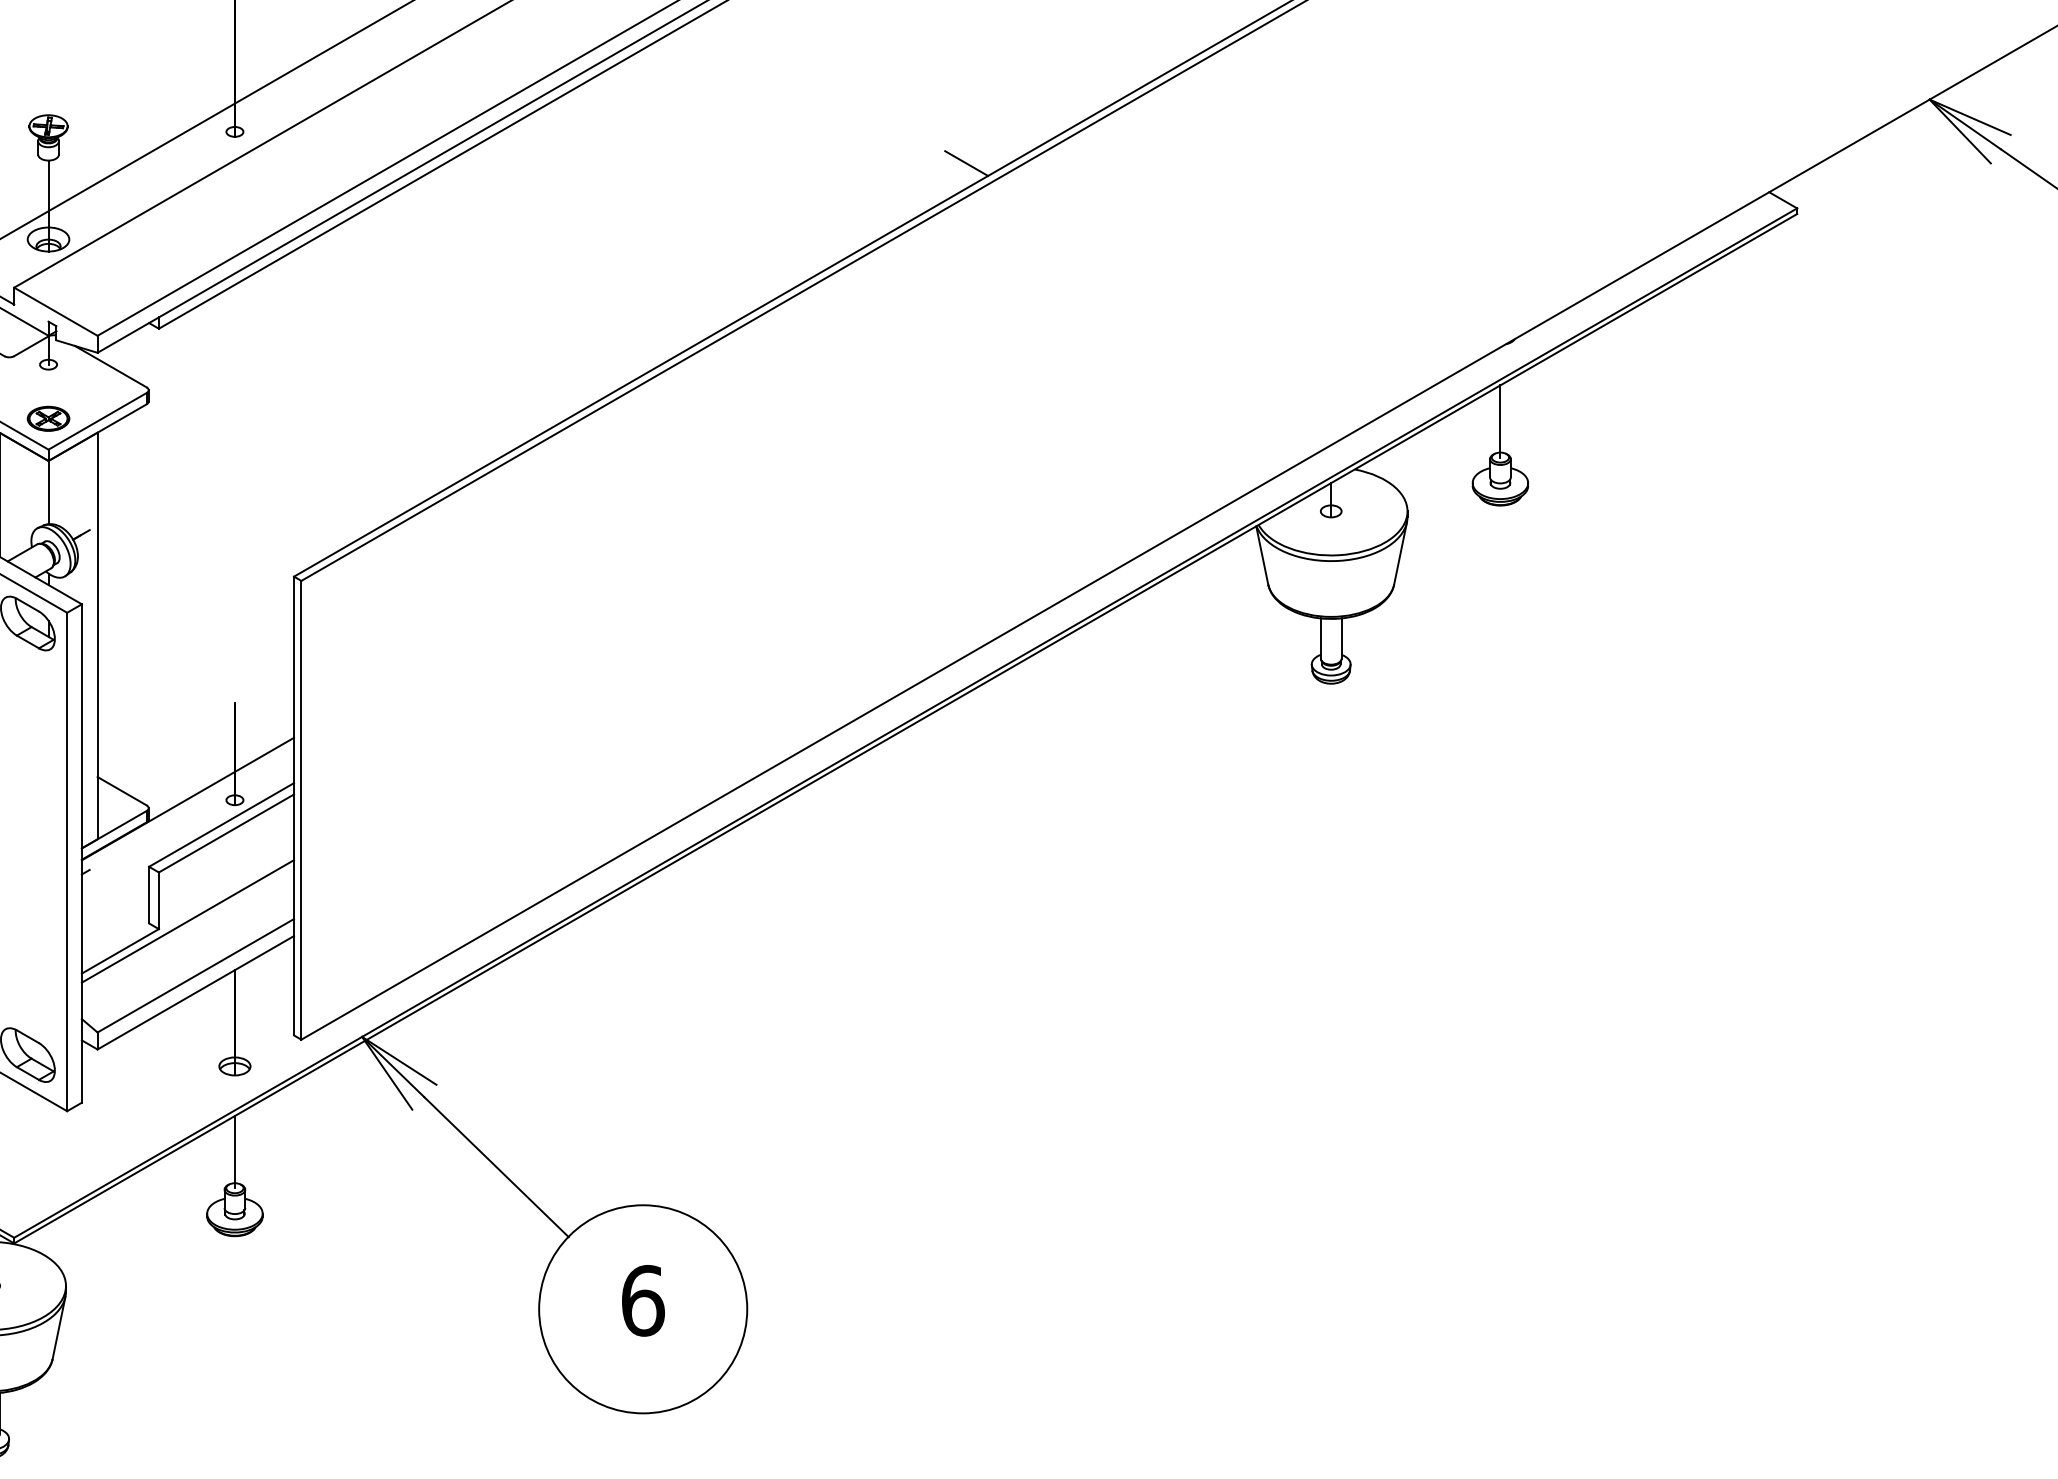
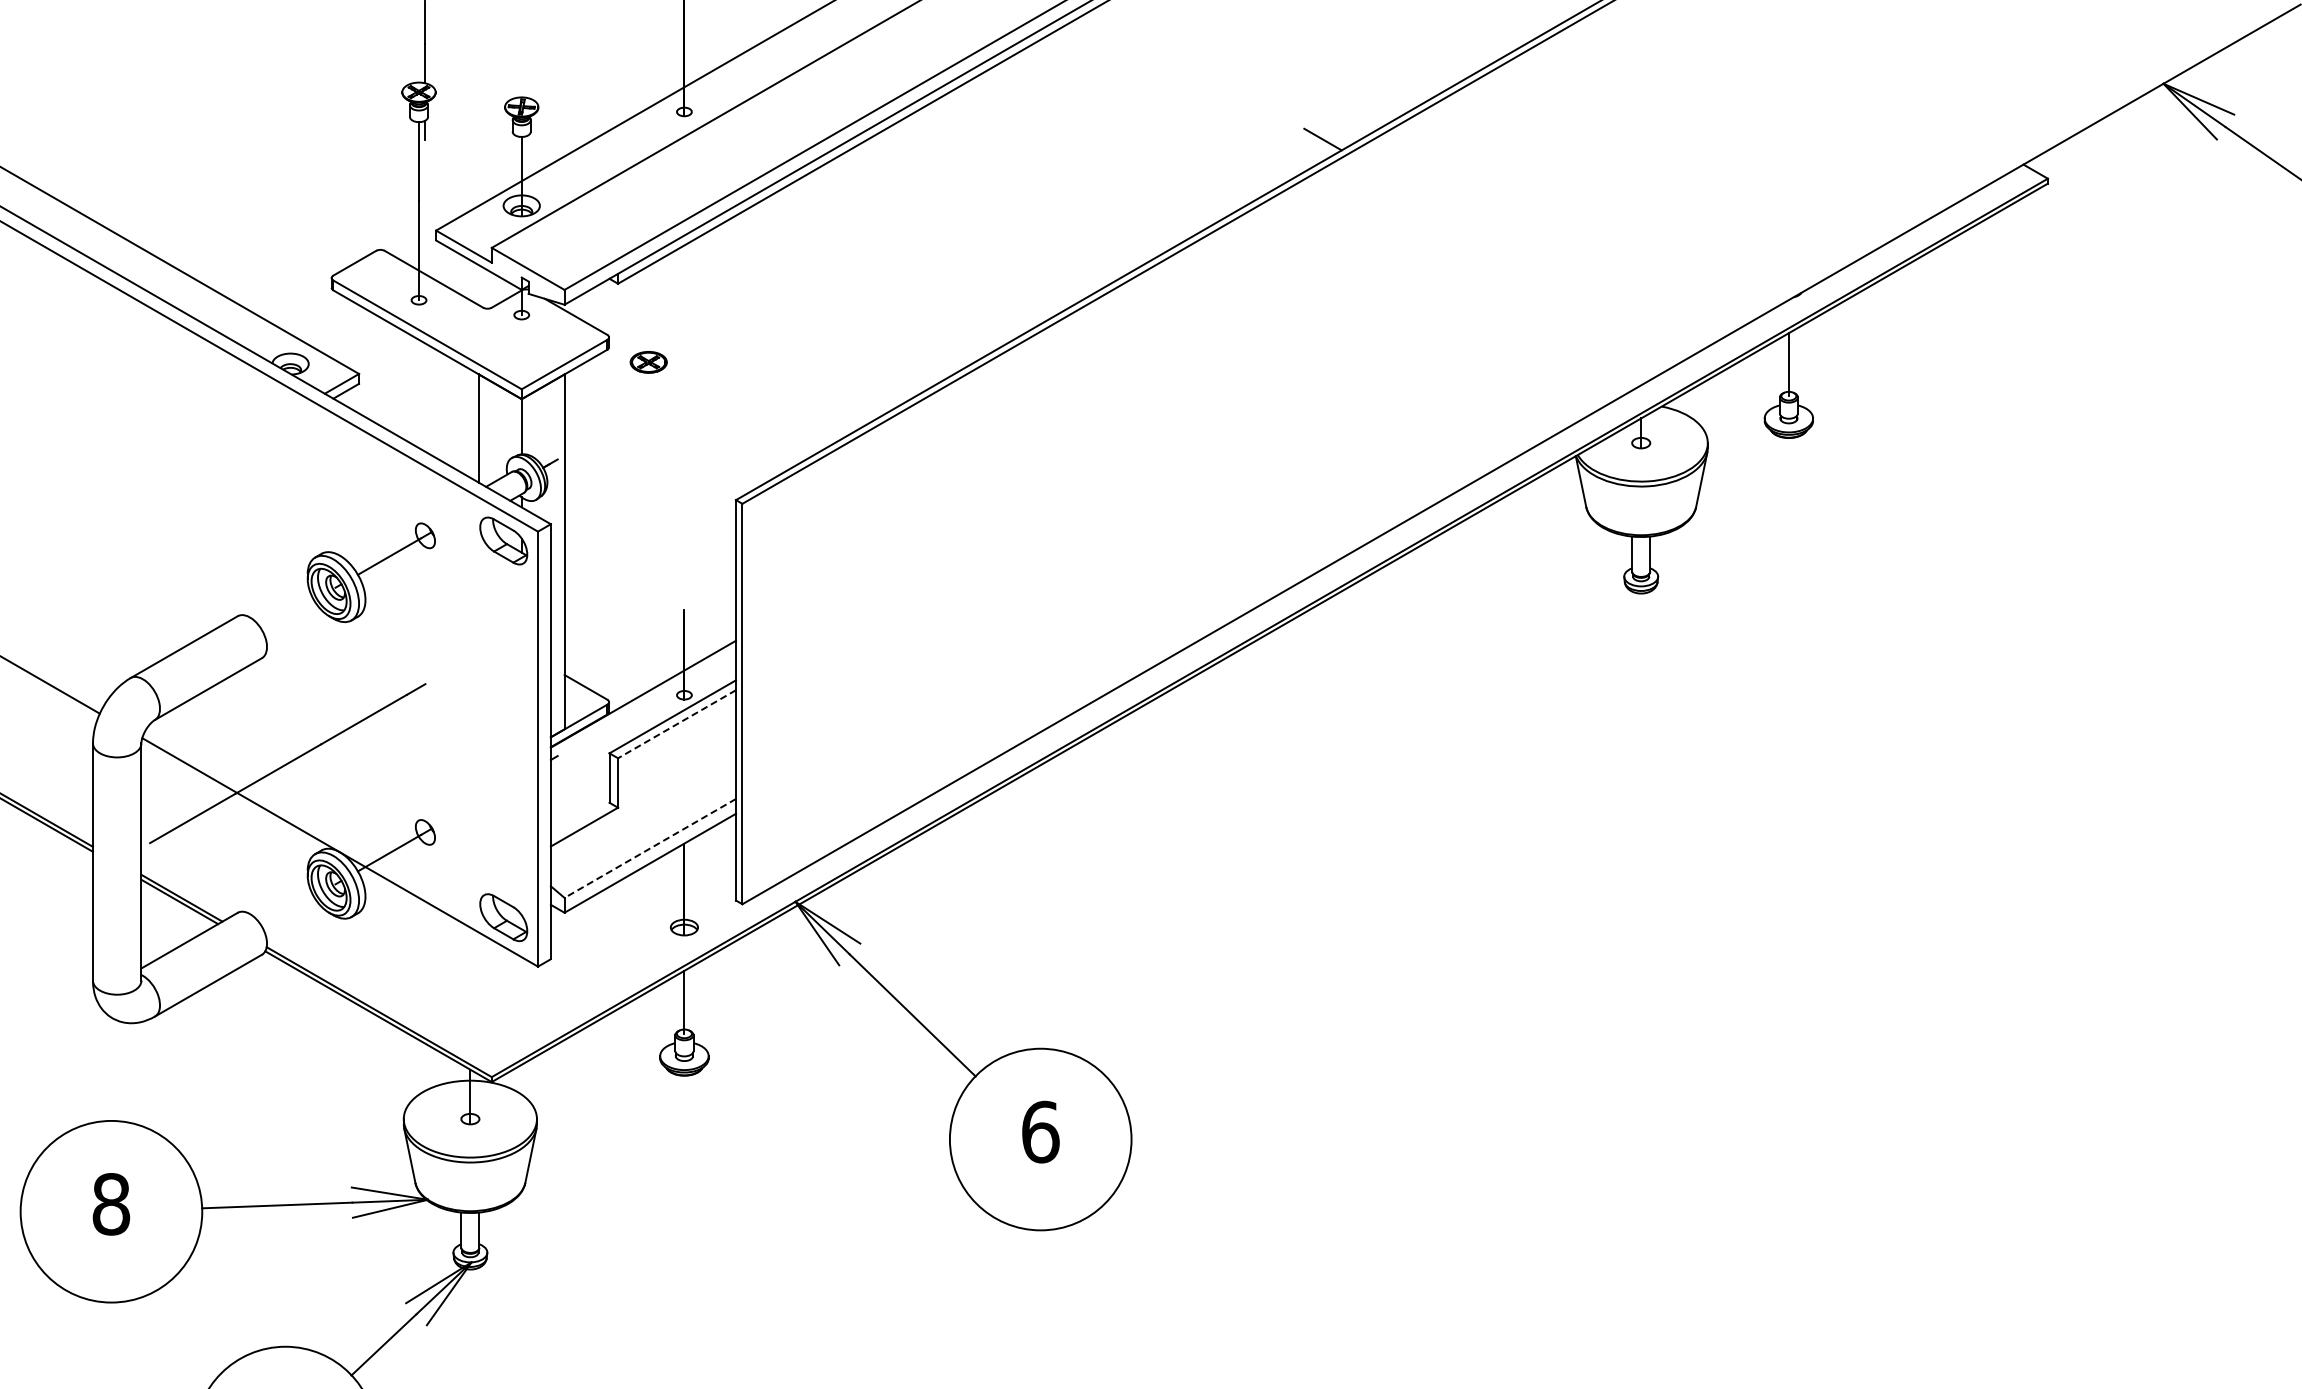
part: (48, 418) -> (648, 362), moved
line: (225, 833) -> (676, 724), solid -> dashed
line: (188, 920) -> (643, 800), removed
line: (196, 975) -> (650, 848), solid -> dashed

